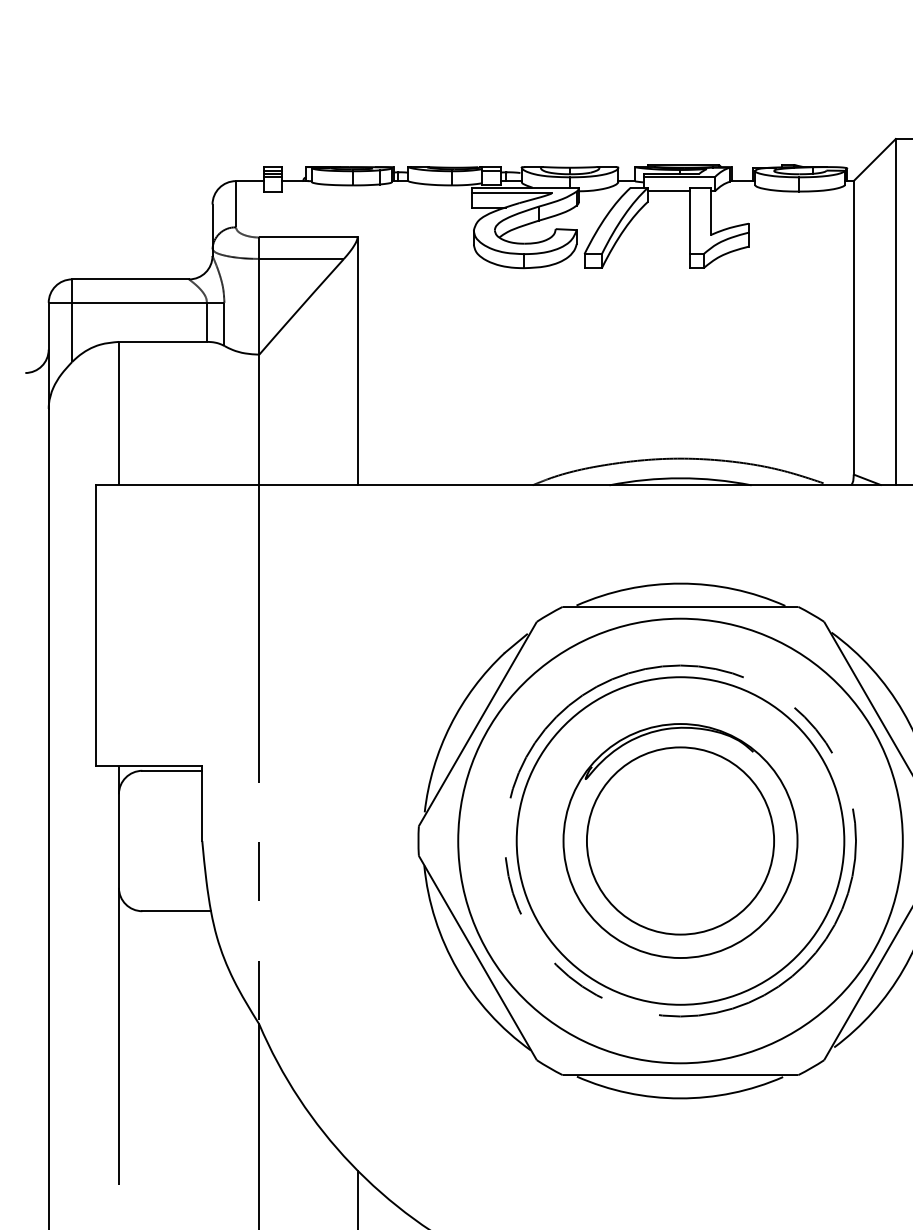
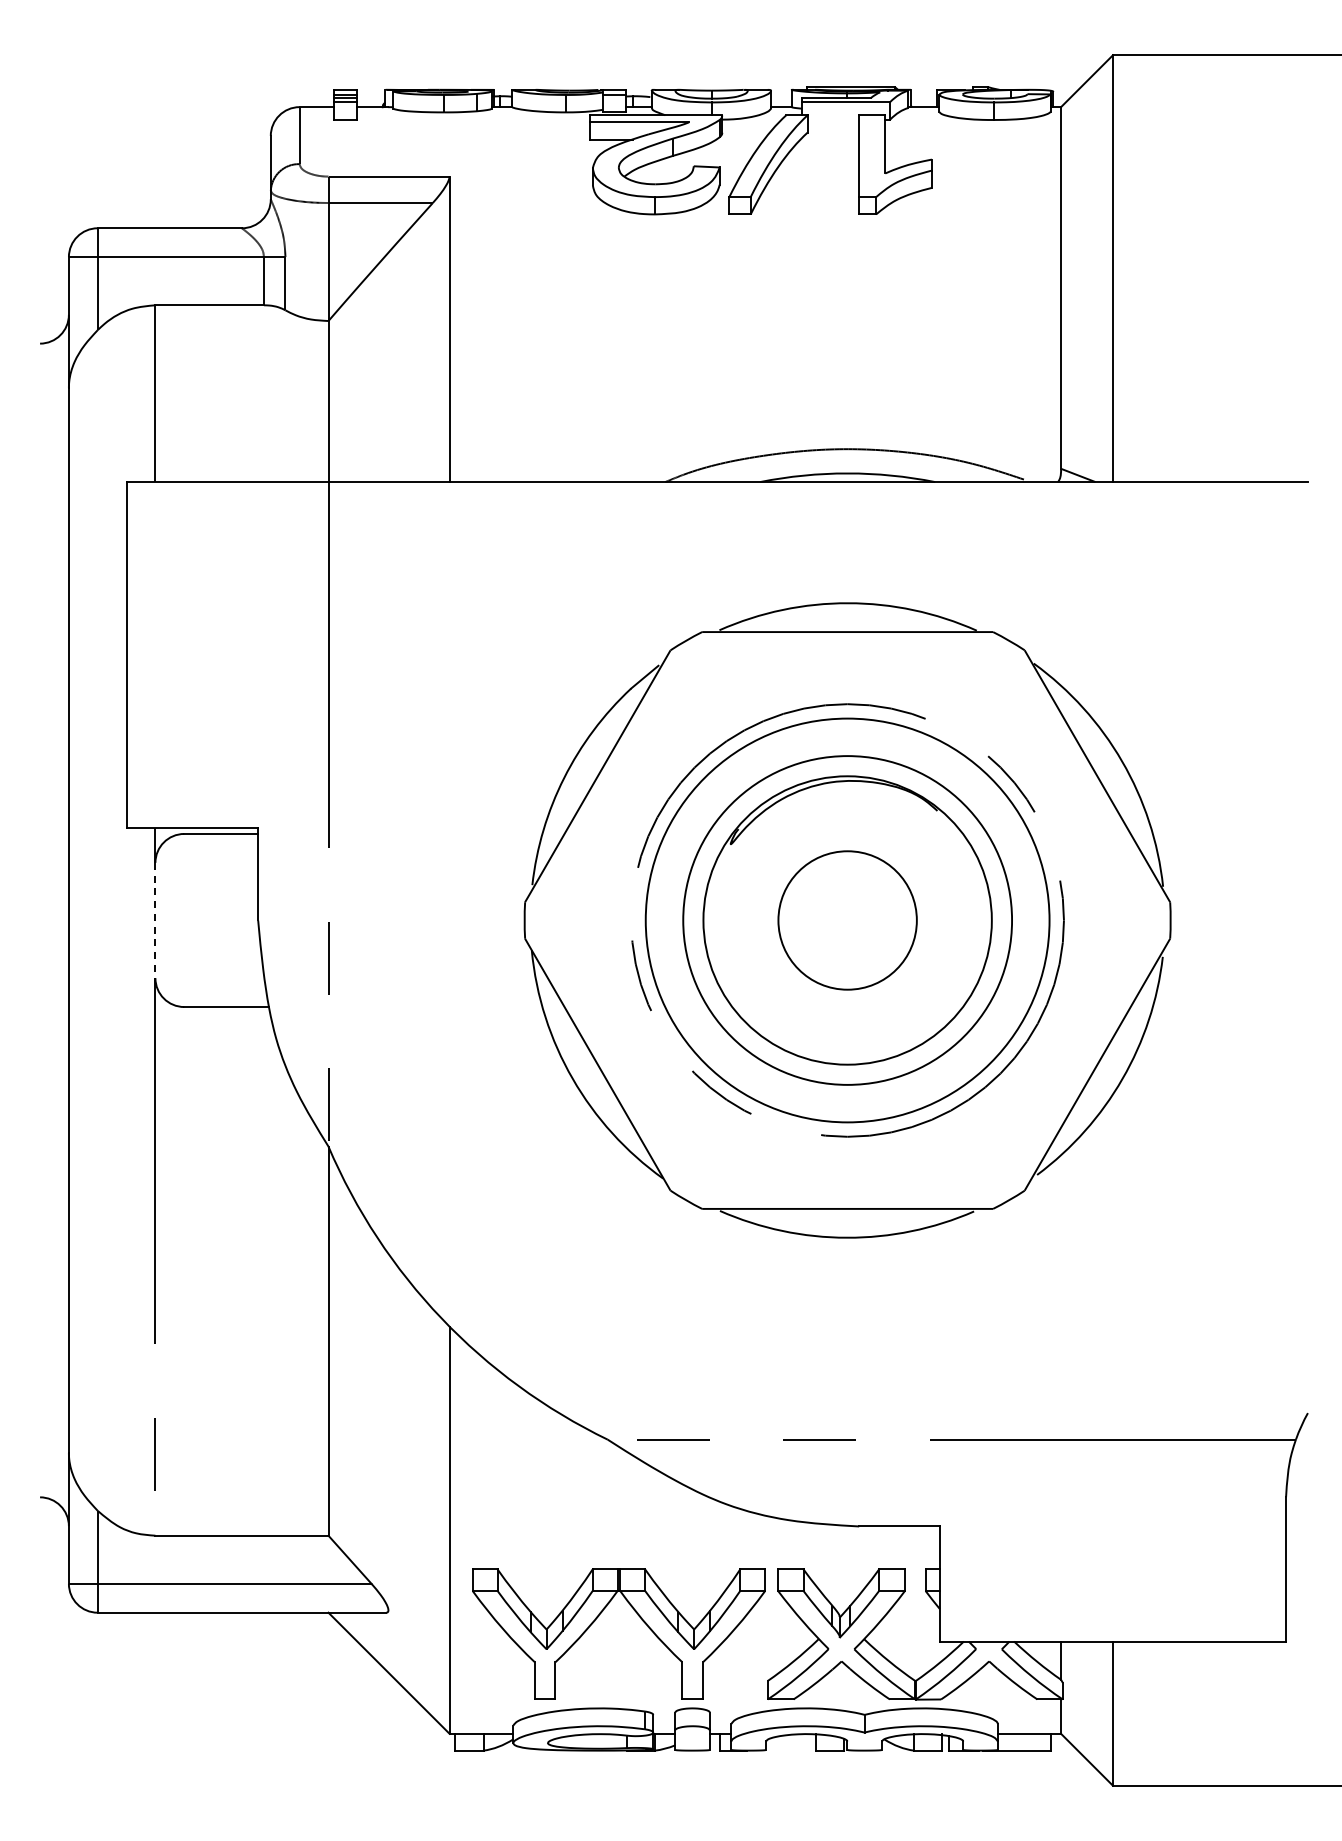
line: (669, 191) -> (833, 119), removed
line: (118, 841) -> (155, 920), solid -> dashed
circle: (680, 841) -> (847, 920), size x0.6
circle: (680, 841) -> (847, 920), size x0.6

